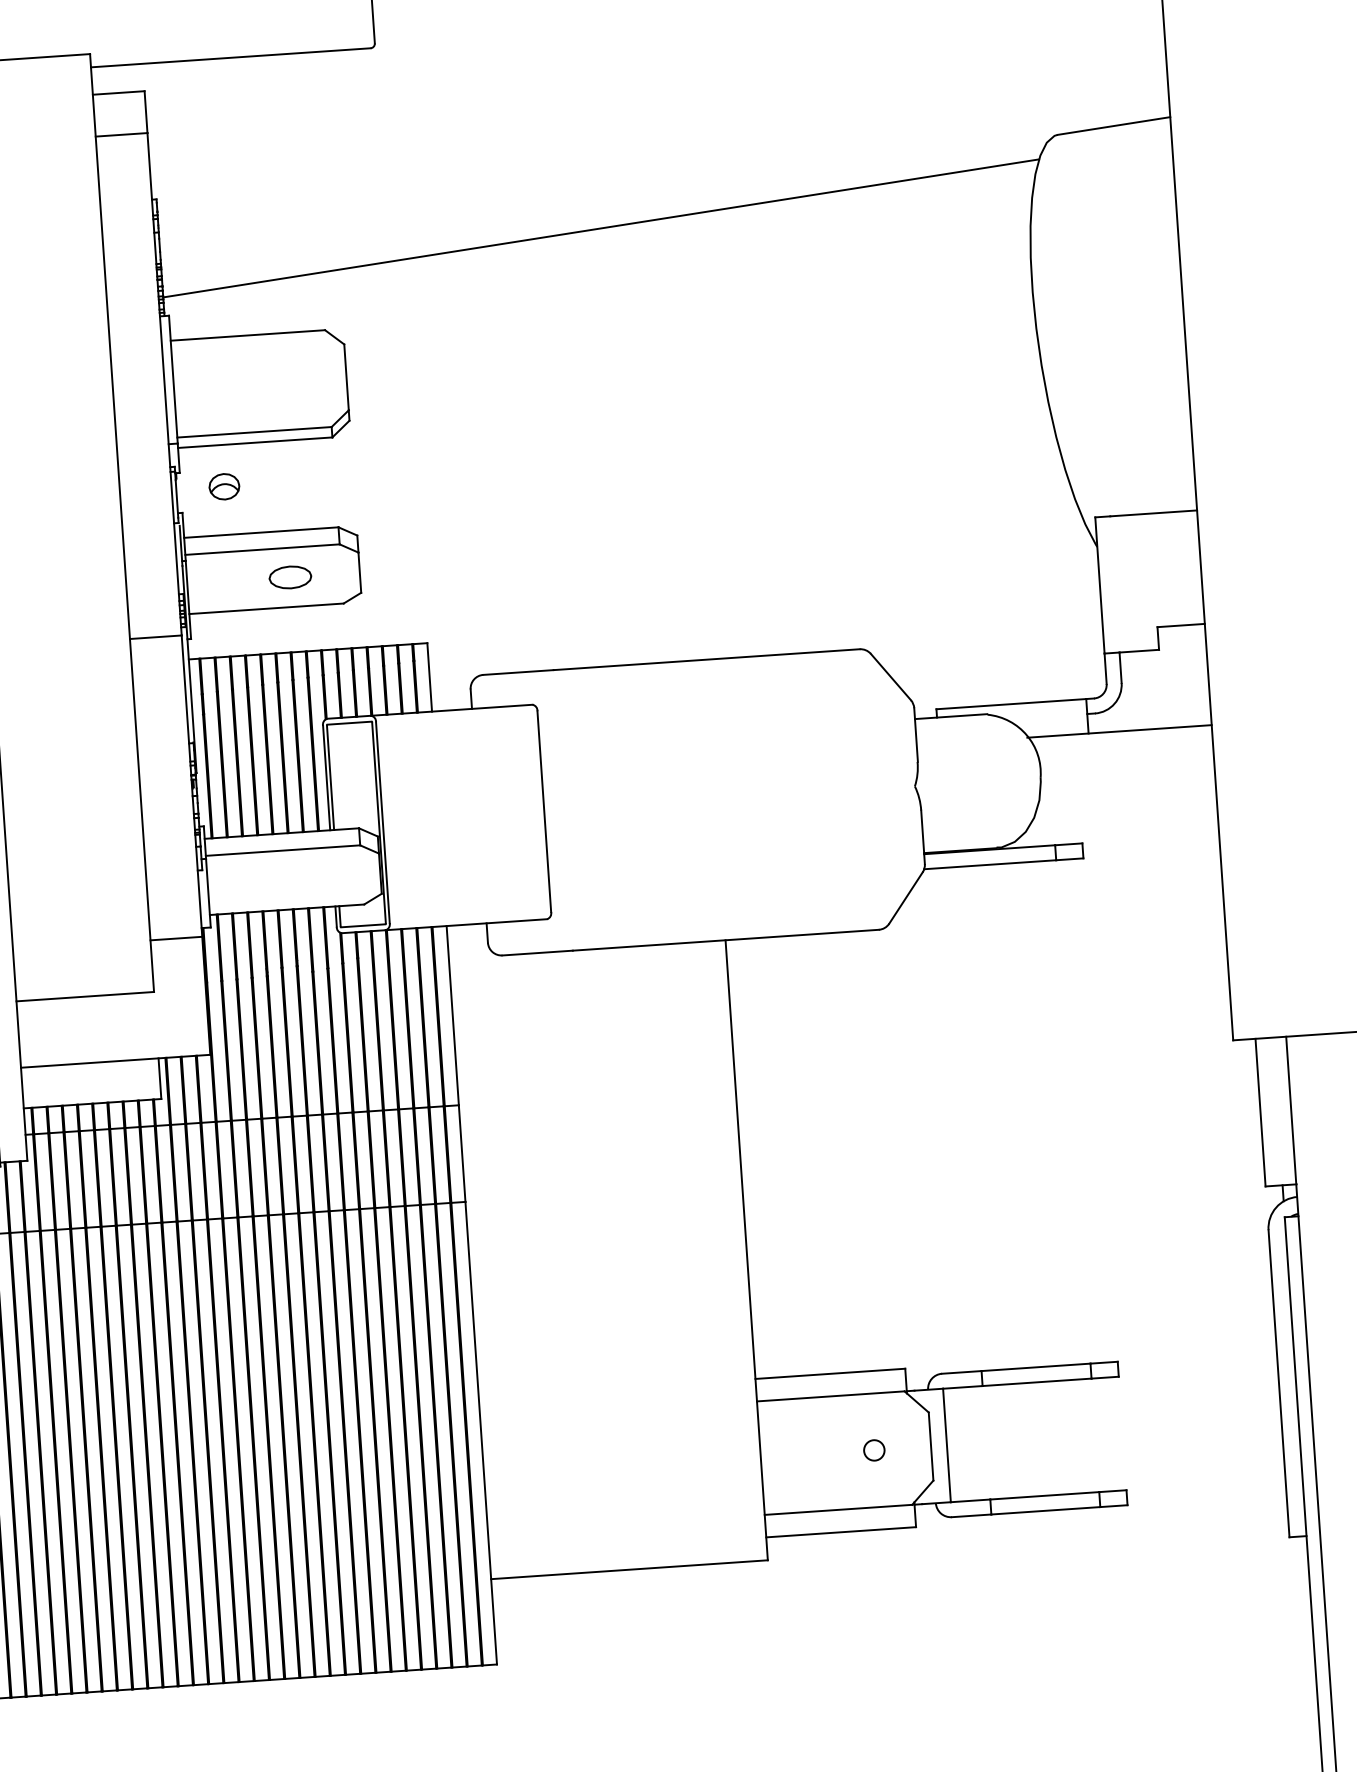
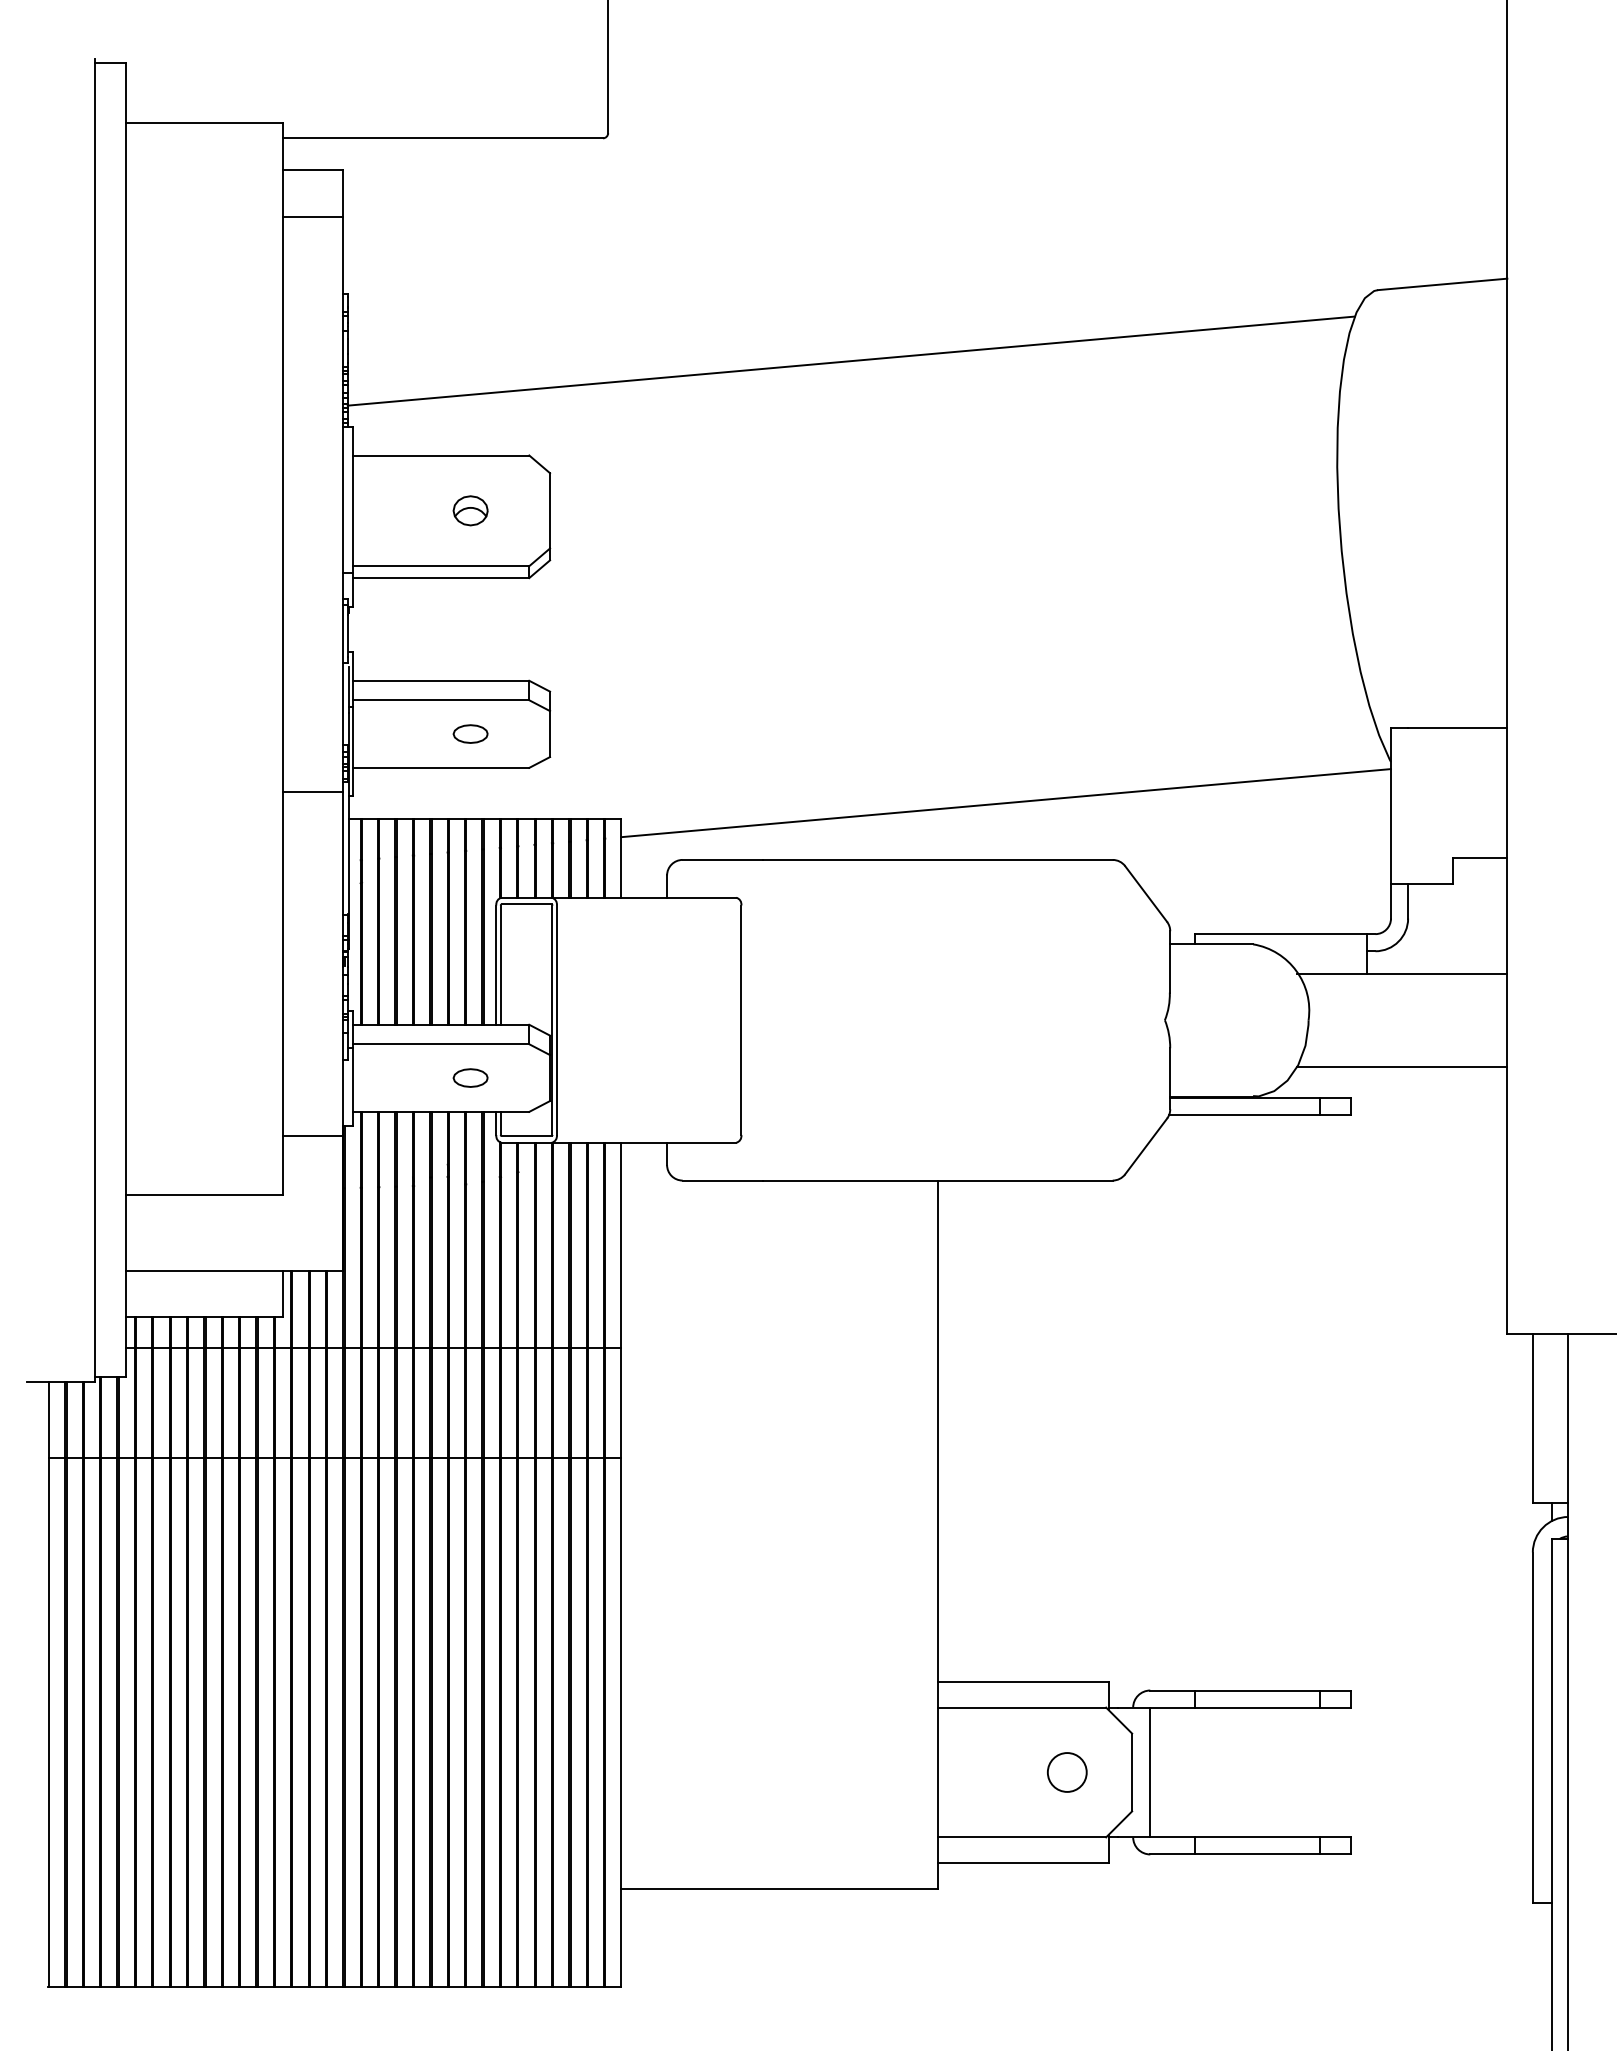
part: (224, 486) -> (470, 510), moved
part: (290, 576) -> (470, 733), size x0.71
line: (763, 606) -> (1006, 803), added
line: (1125, 812) -> (1402, 1066), added
part: (310, 877) -> (470, 1077), added
circle: (873, 1450) -> (1066, 1772), size x1.67

